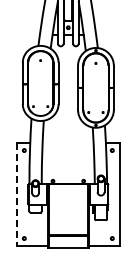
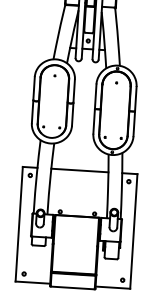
line: (67, 143) -> (79, 170), added
line: (17, 195) -> (19, 225), dashed -> solid

